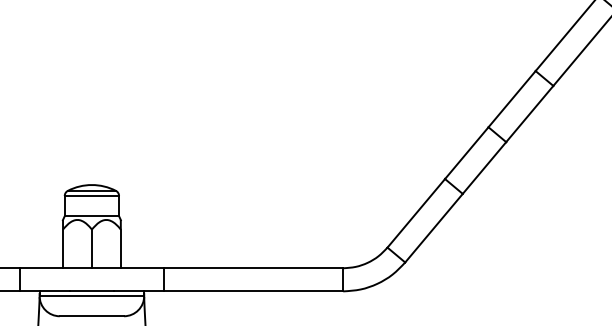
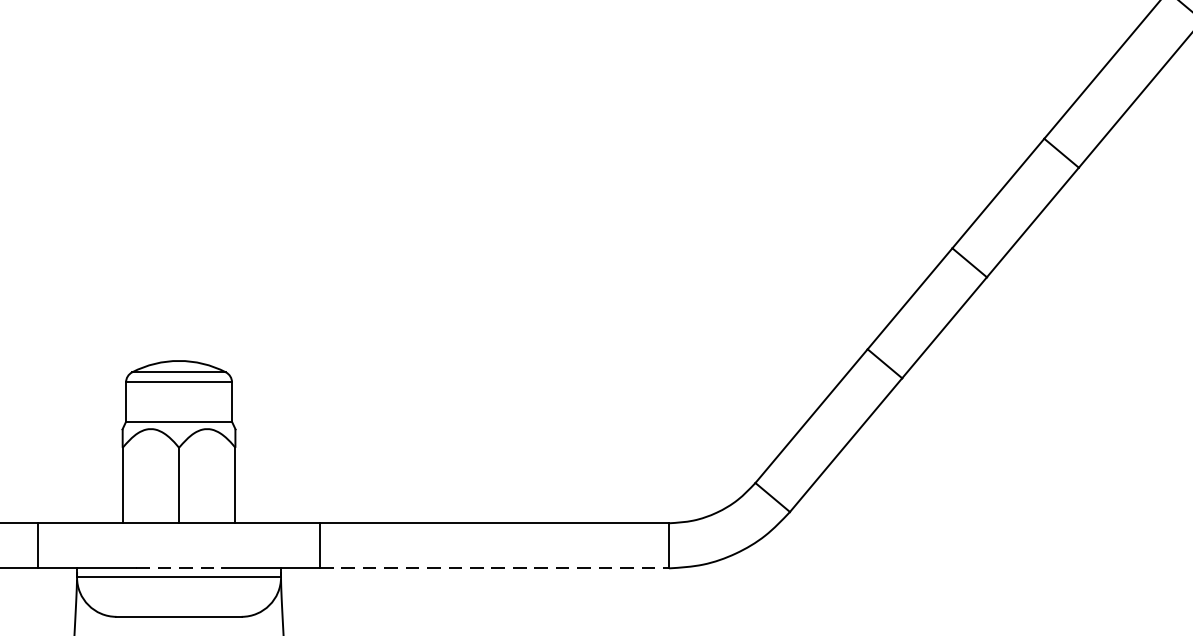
line: (91, 291) -> (178, 568), solid -> dashed
line: (253, 291) -> (494, 568), solid -> dashed

